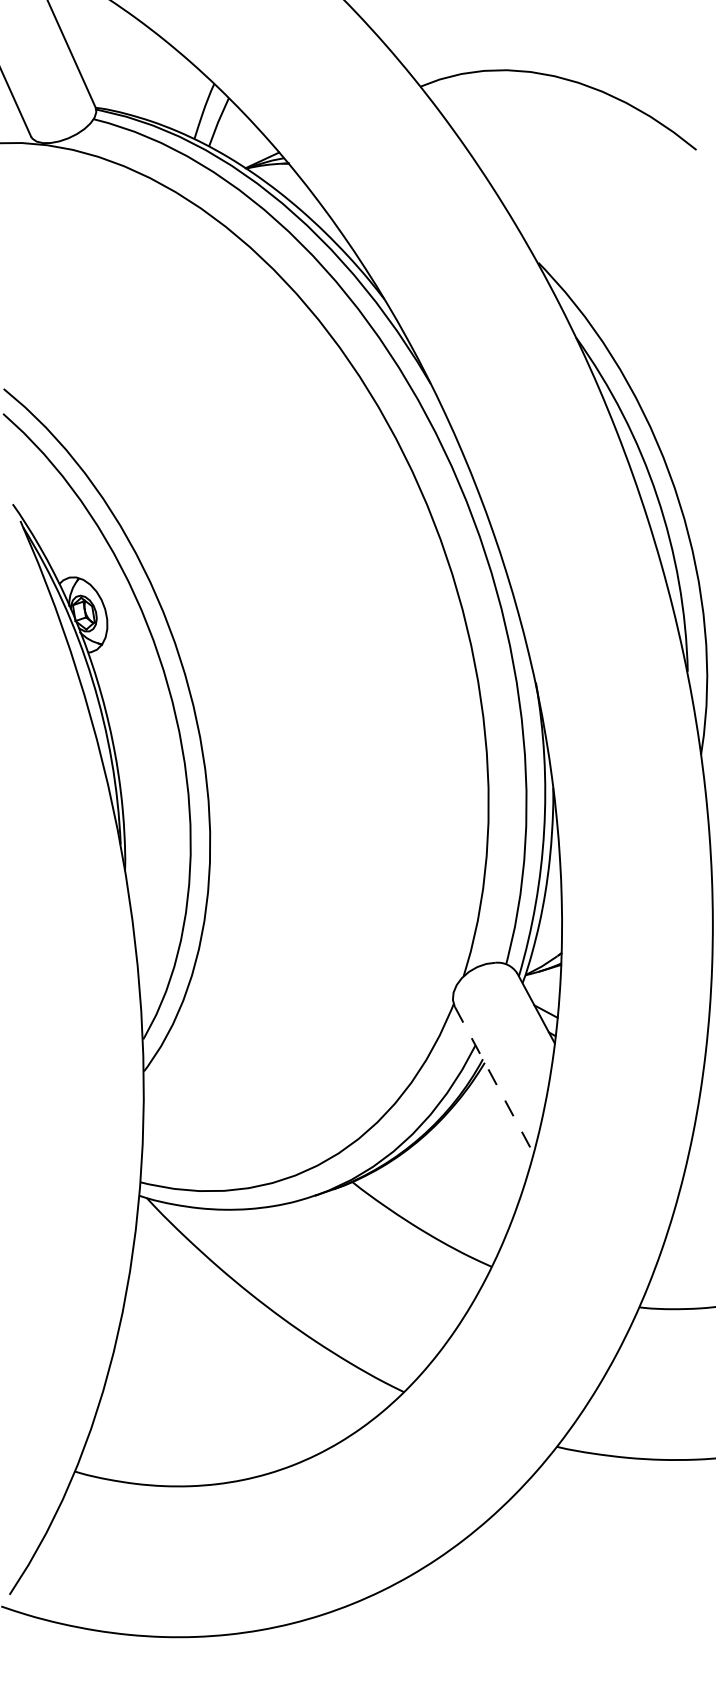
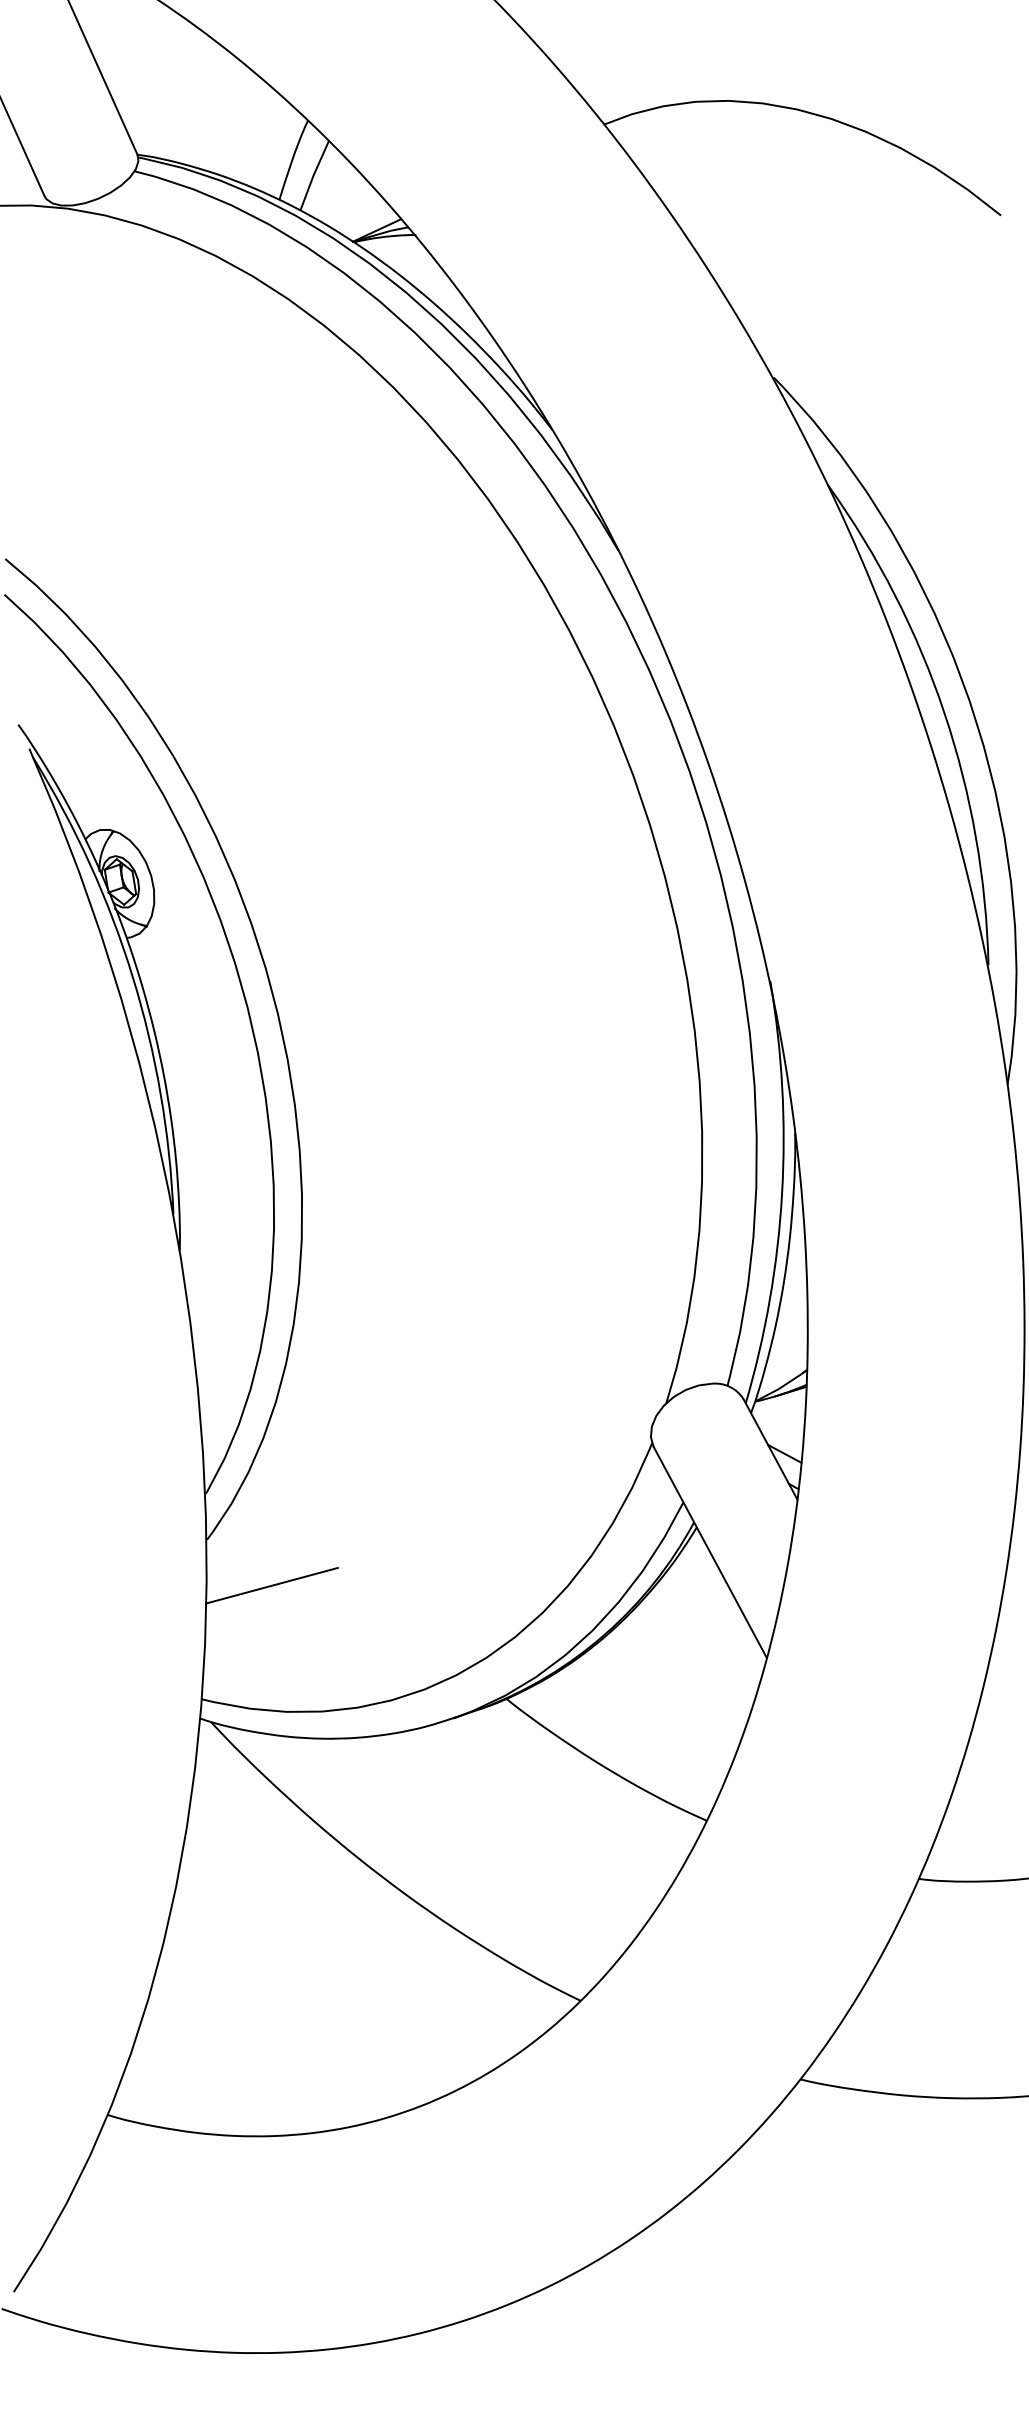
line: (494, 1080) -> (710, 1552), dashed -> solid
line: (189, 1102) -> (272, 1584), added

